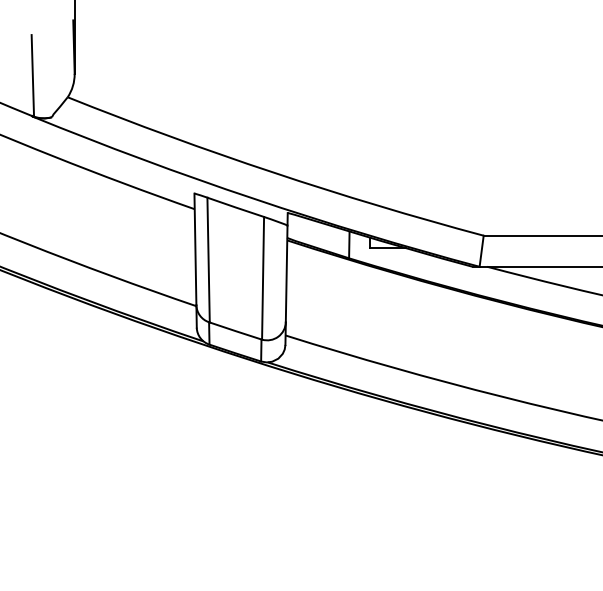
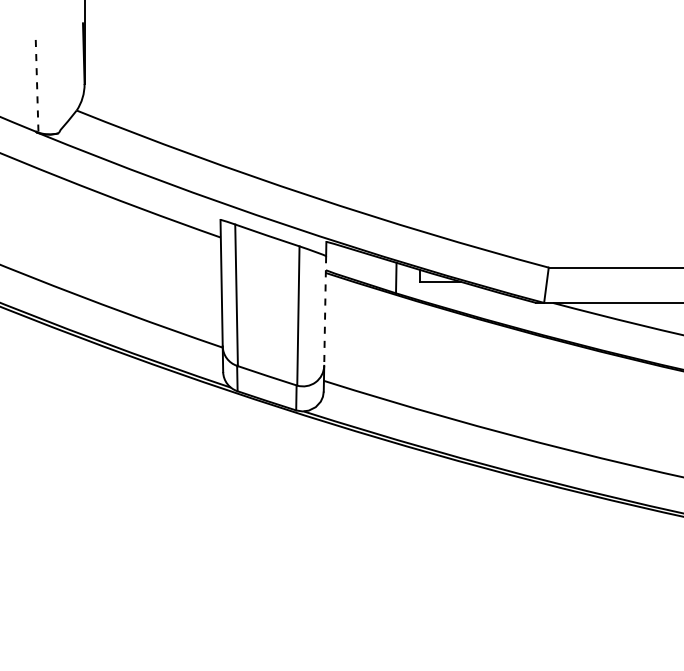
line: (33, 76) -> (37, 86), solid -> dashed
line: (286, 274) -> (325, 311), solid -> dashed

